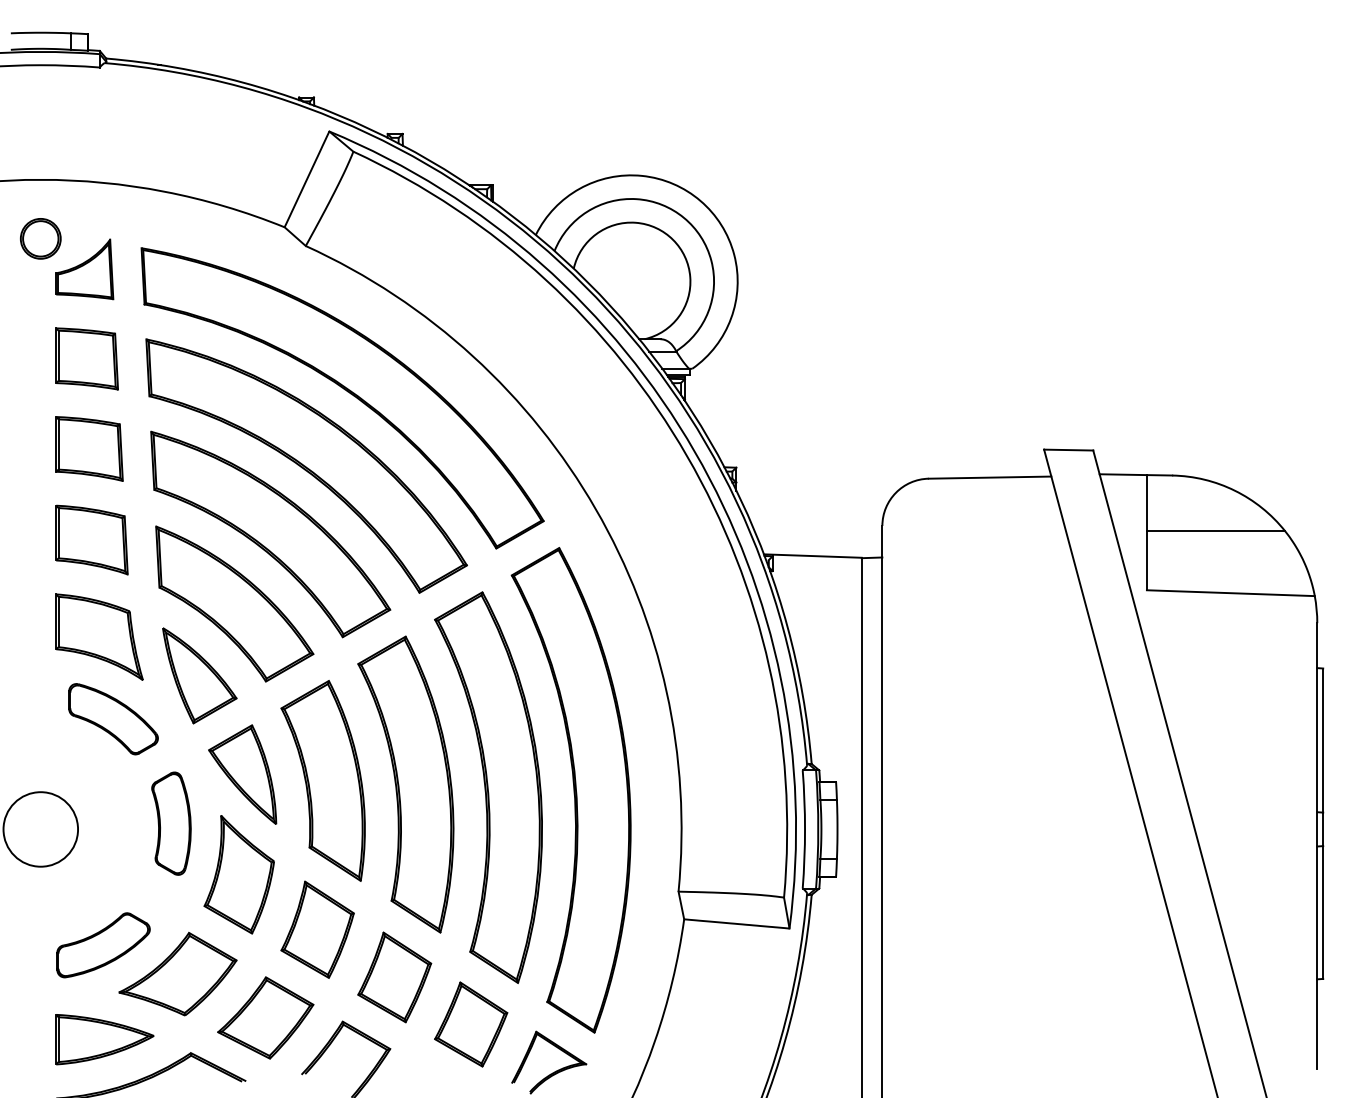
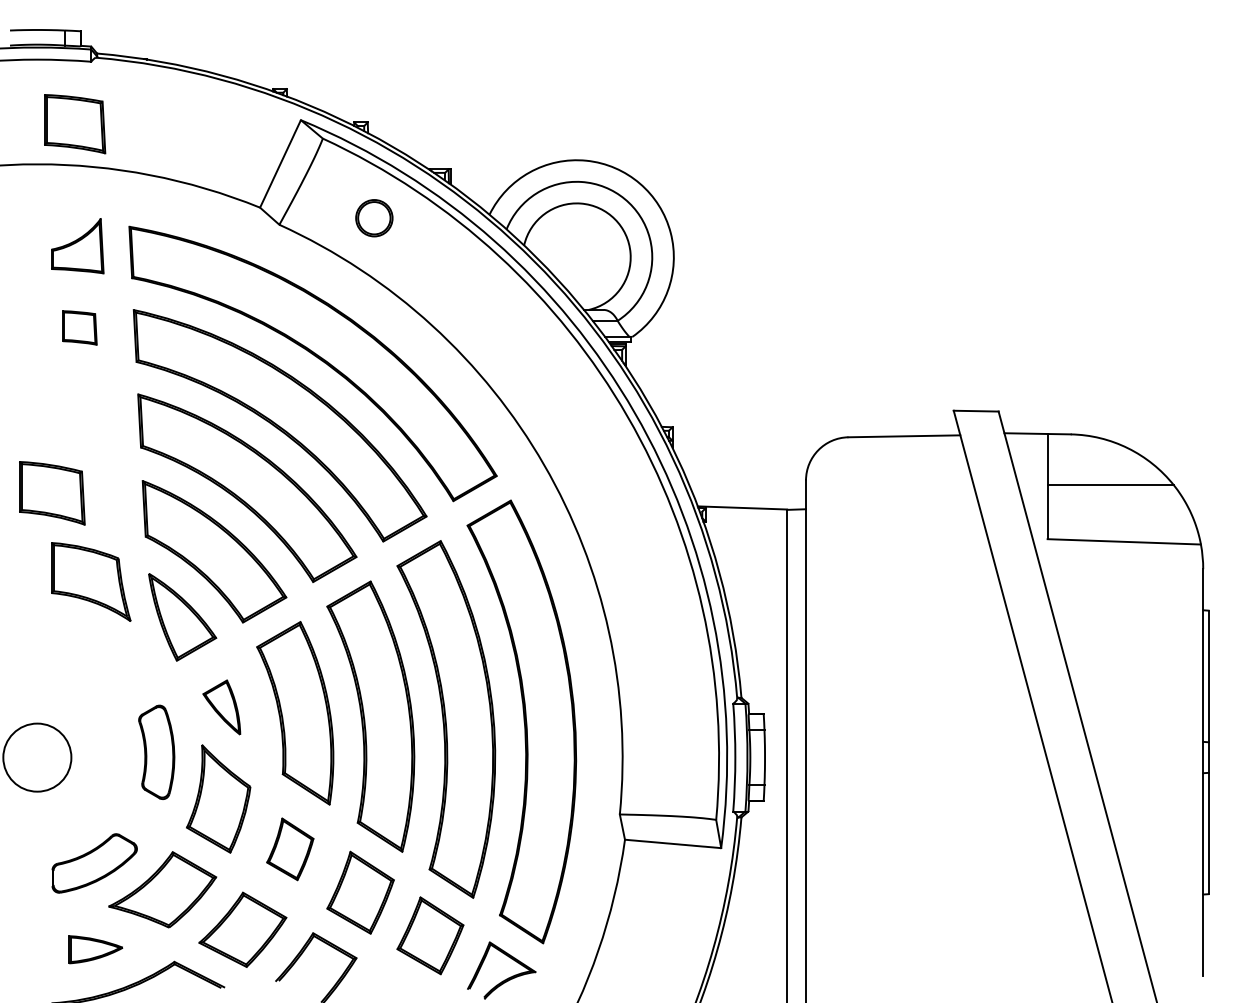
part: (40, 239) -> (374, 218), moved
part: (86, 358) -> (79, 327), size x0.6
part: (90, 449) -> (75, 124), moved
part: (92, 540) -> (52, 493), moved
part: (113, 718) -> (103, 656), removed
part: (242, 774) -> (221, 707), size x0.6
part: (317, 930) -> (290, 849), size x0.7
part: (104, 1039) -> (95, 949), size x0.6

